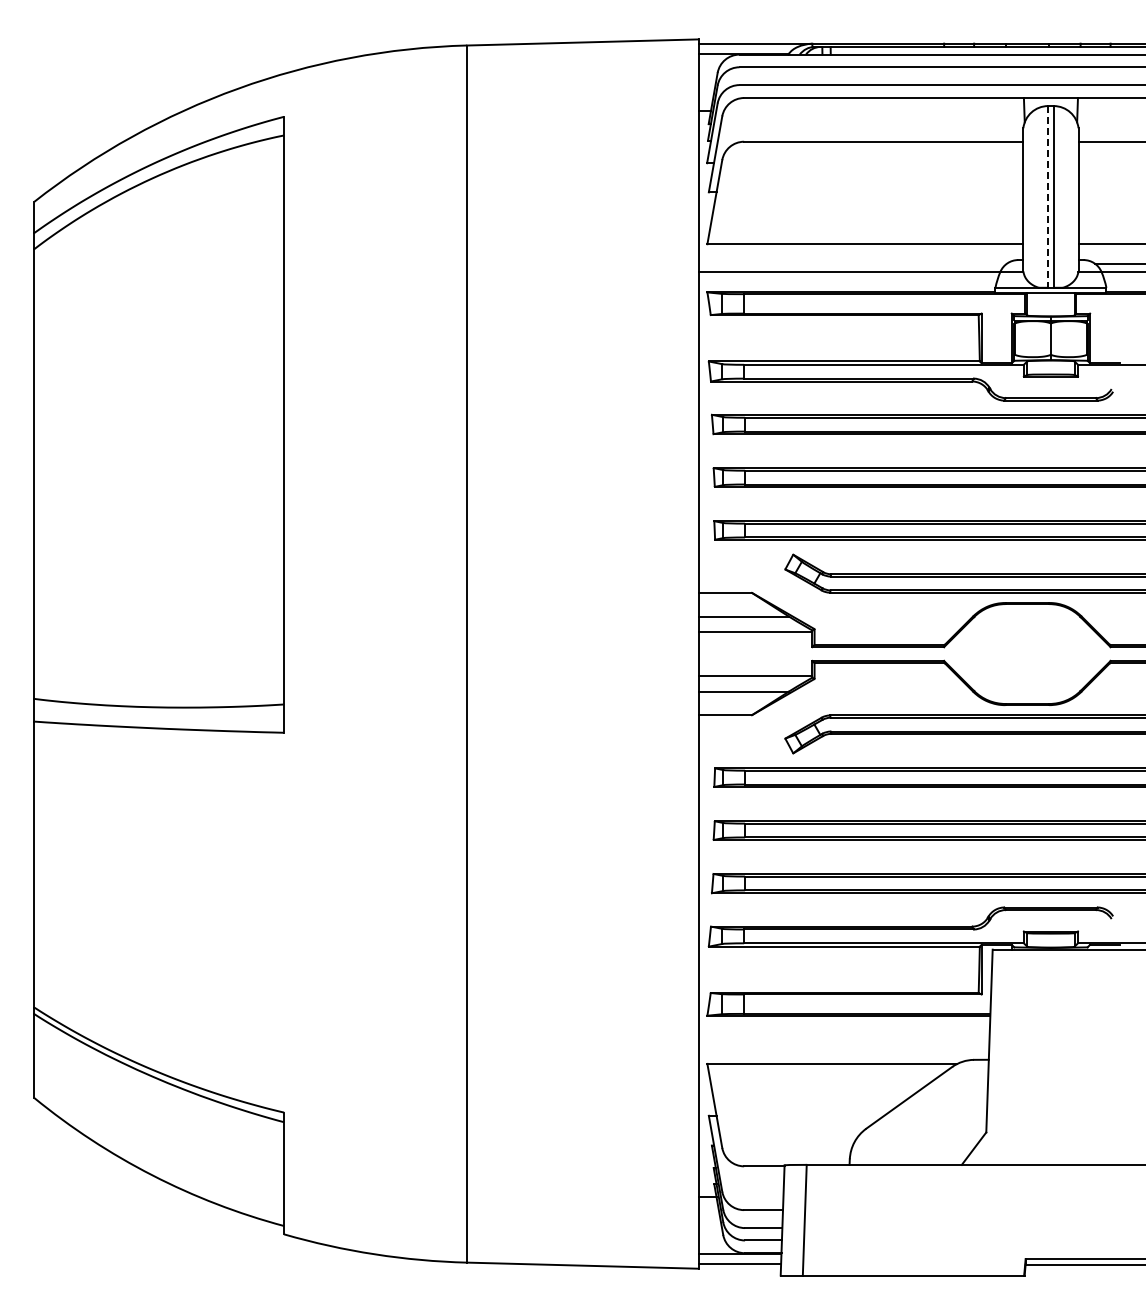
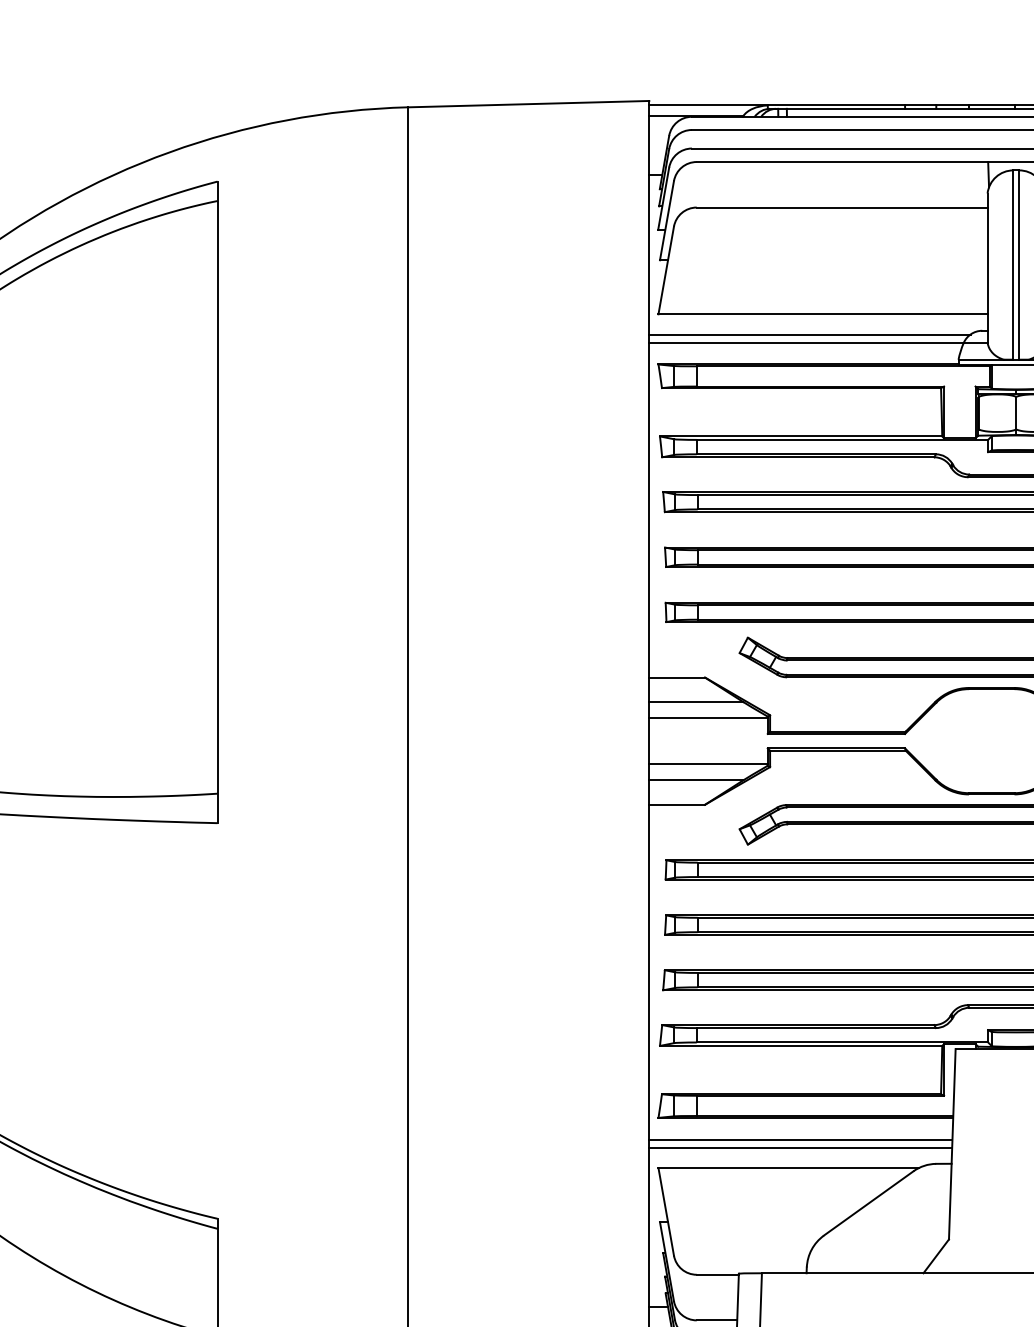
line: (1048, 196) -> (1013, 264), dashed -> solid
line: (852, 263) -> (809, 334), added
line: (843, 1036) -> (800, 1139), added
line: (843, 1044) -> (800, 1147), added

